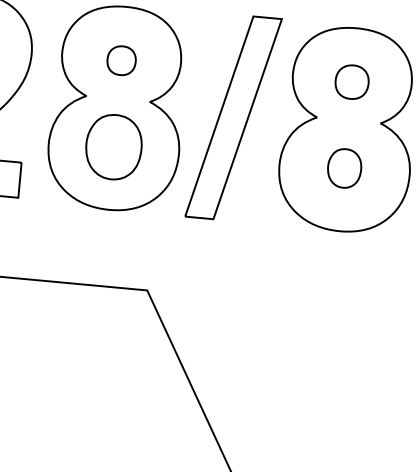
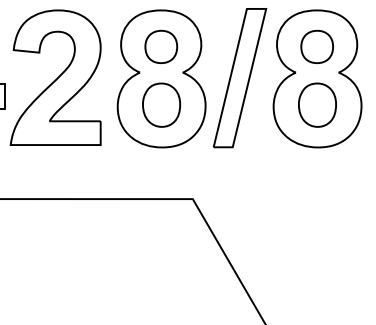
part: (121, 60) -> (161, 46), size x1.67
part: (351, 81) -> (316, 46), size x1.43
part: (344, 167) -> (317, 104), size x1.67

